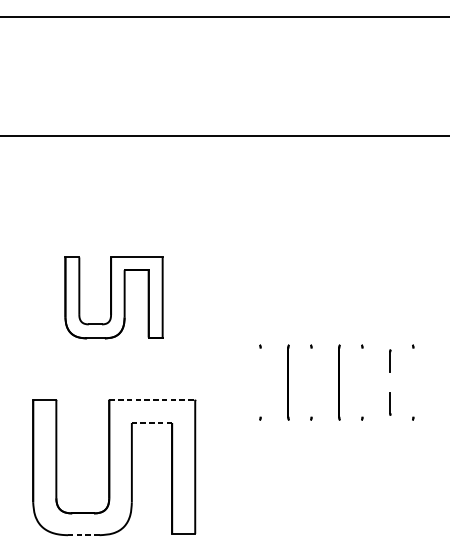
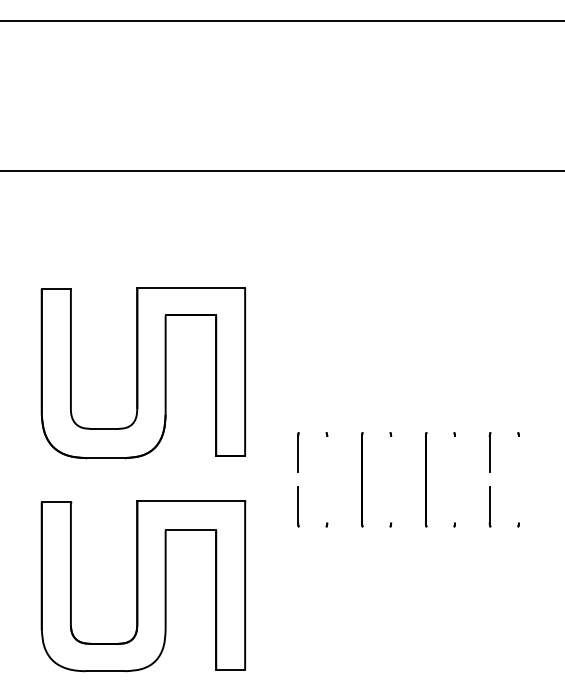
part: (113, 297) -> (142, 373), size x1.67
line: (237, 360) -> (298, 452), added
part: (389, 360) -> (489, 452), size x1.43
line: (152, 399) -> (191, 501), dashed -> solid
line: (237, 403) -> (298, 506), added
part: (389, 403) -> (489, 506), size x1.43
line: (151, 423) -> (190, 530), dashed -> solid
line: (83, 535) -> (105, 671), dashed -> solid

